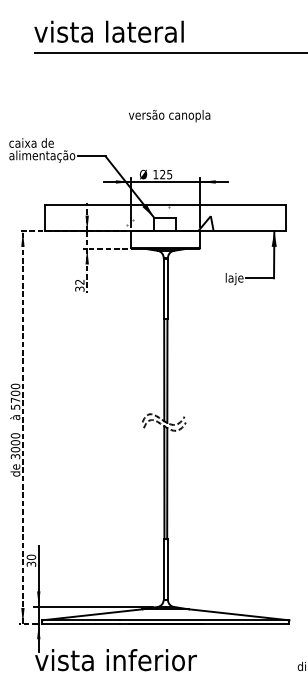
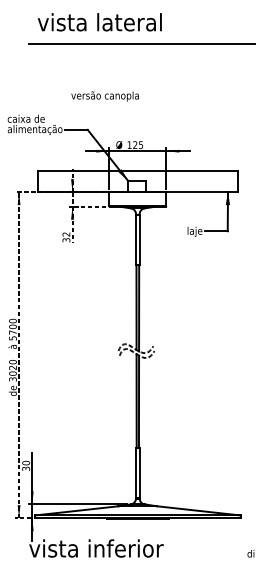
text: (108, 31) -> (99, 22), moved
text: (169, 116) -> (105, 96), moved
hatch: (169, 218) -> (140, 181), removed
text: (15, 442) -> (12, 367), 3000 -> 3020

